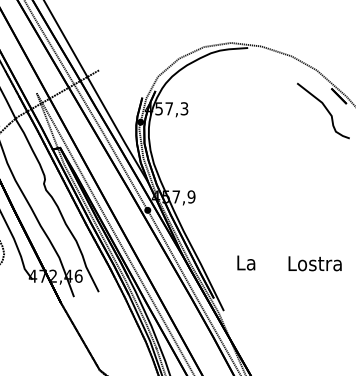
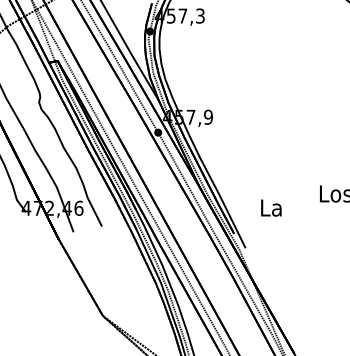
text: (246, 262) -> (271, 207), moved

